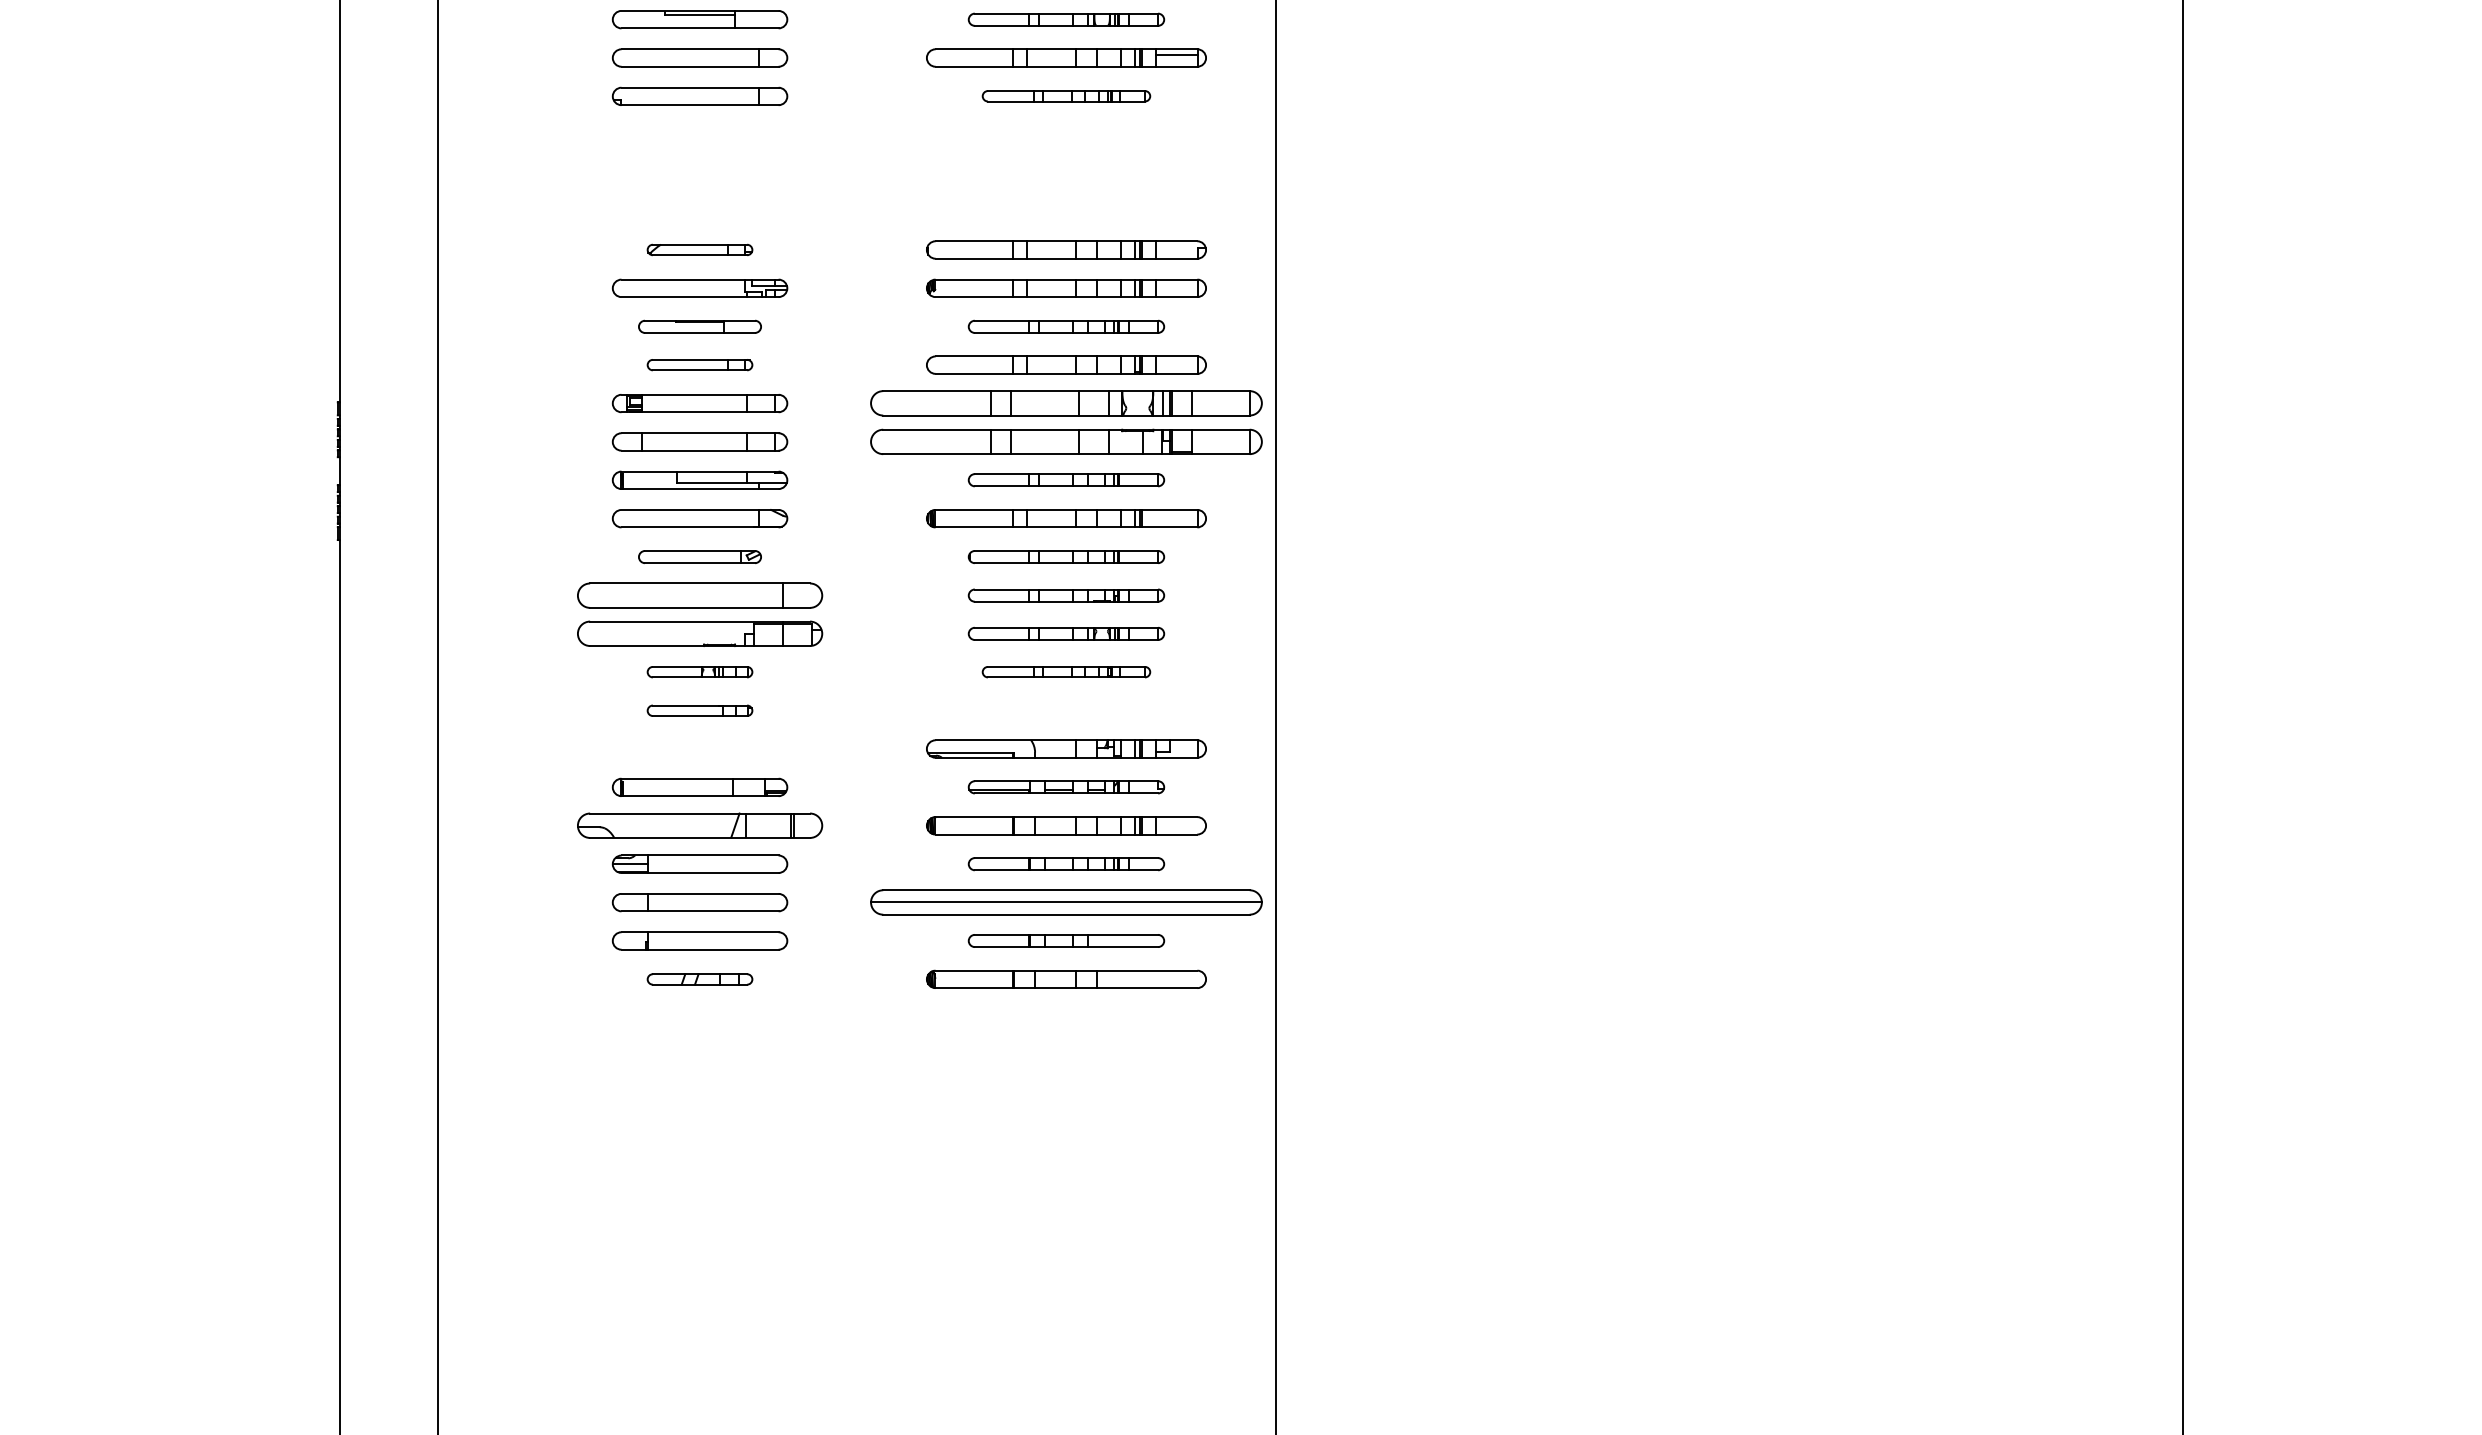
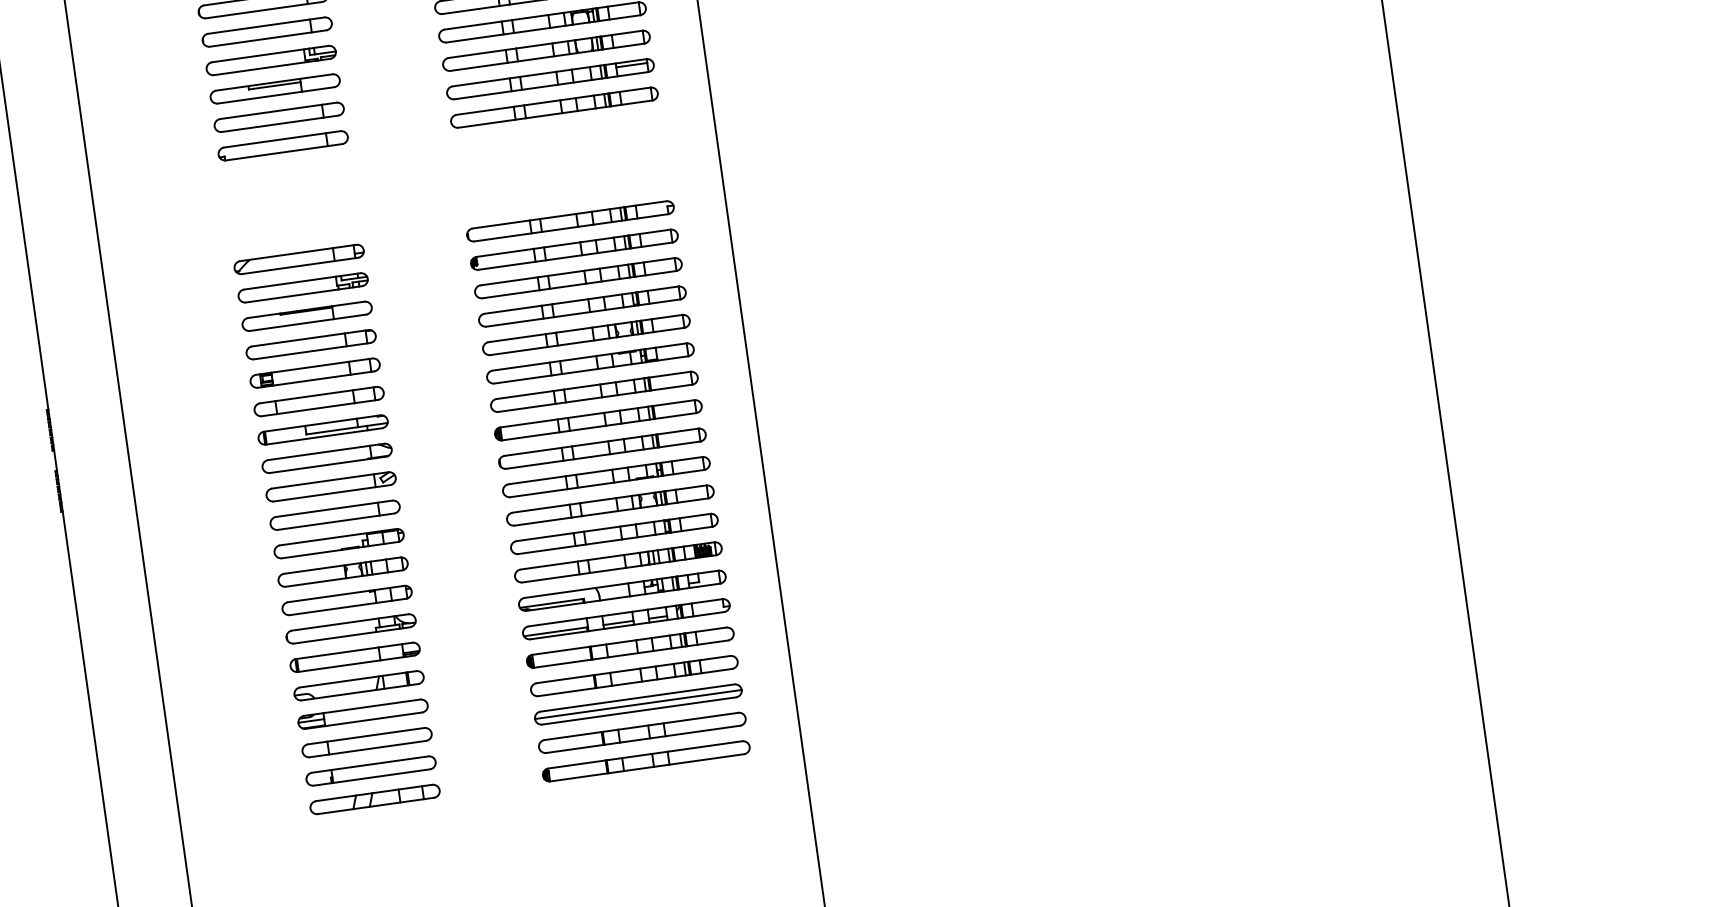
part: (1066, 19) -> (546, 50), size x1.43
part: (1066, 95) -> (554, 106), size x1.67
part: (699, 249) -> (298, 259), size x1.67
part: (699, 326) -> (306, 316), size x1.43
part: (1066, 326) -> (578, 277), size x1.43
part: (699, 364) -> (310, 344), size x1.67
part: (1066, 403) -> (586, 334), size x0.71
part: (1066, 441) -> (590, 363), size x0.71
part: (1066, 479) -> (594, 391), size x1.43
part: (699, 556) -> (330, 486), size x1.43
part: (1066, 556) -> (602, 448), size x1.43
part: (699, 594) -> (334, 514), size x0.71
part: (1066, 595) -> (606, 477), size x1.43
part: (699, 633) -> (338, 543), size x0.71
part: (1066, 633) -> (610, 505), size x1.43
part: (699, 671) -> (342, 571), size x1.67
part: (1066, 671) -> (614, 533), size x1.67
part: (699, 710) -> (346, 600), size x1.67
part: (1066, 710) -> (618, 562), added
part: (699, 748) -> (350, 628), added
part: (1066, 786) -> (626, 618), size x1.43
part: (699, 825) -> (358, 685), size x0.71
part: (1066, 863) -> (634, 675), size x1.43
part: (1066, 902) -> (638, 704), size x0.71
part: (1066, 940) -> (642, 732), size x1.43
part: (699, 979) -> (374, 799), size x1.67

